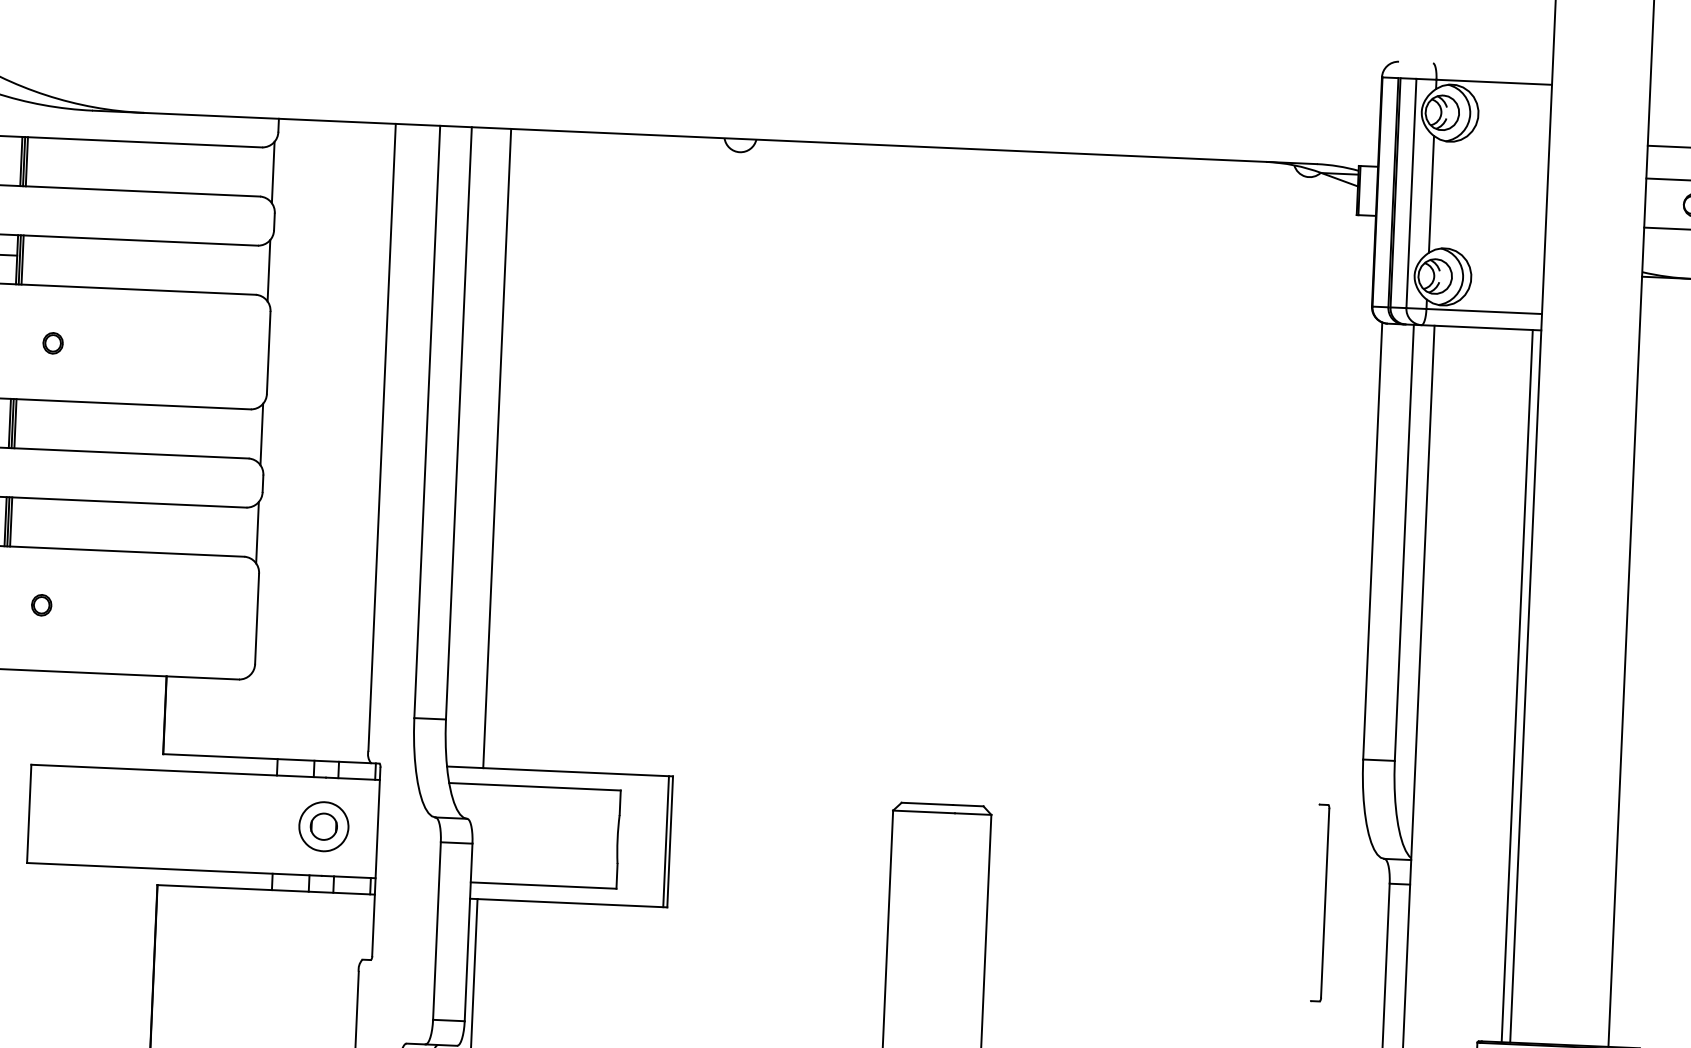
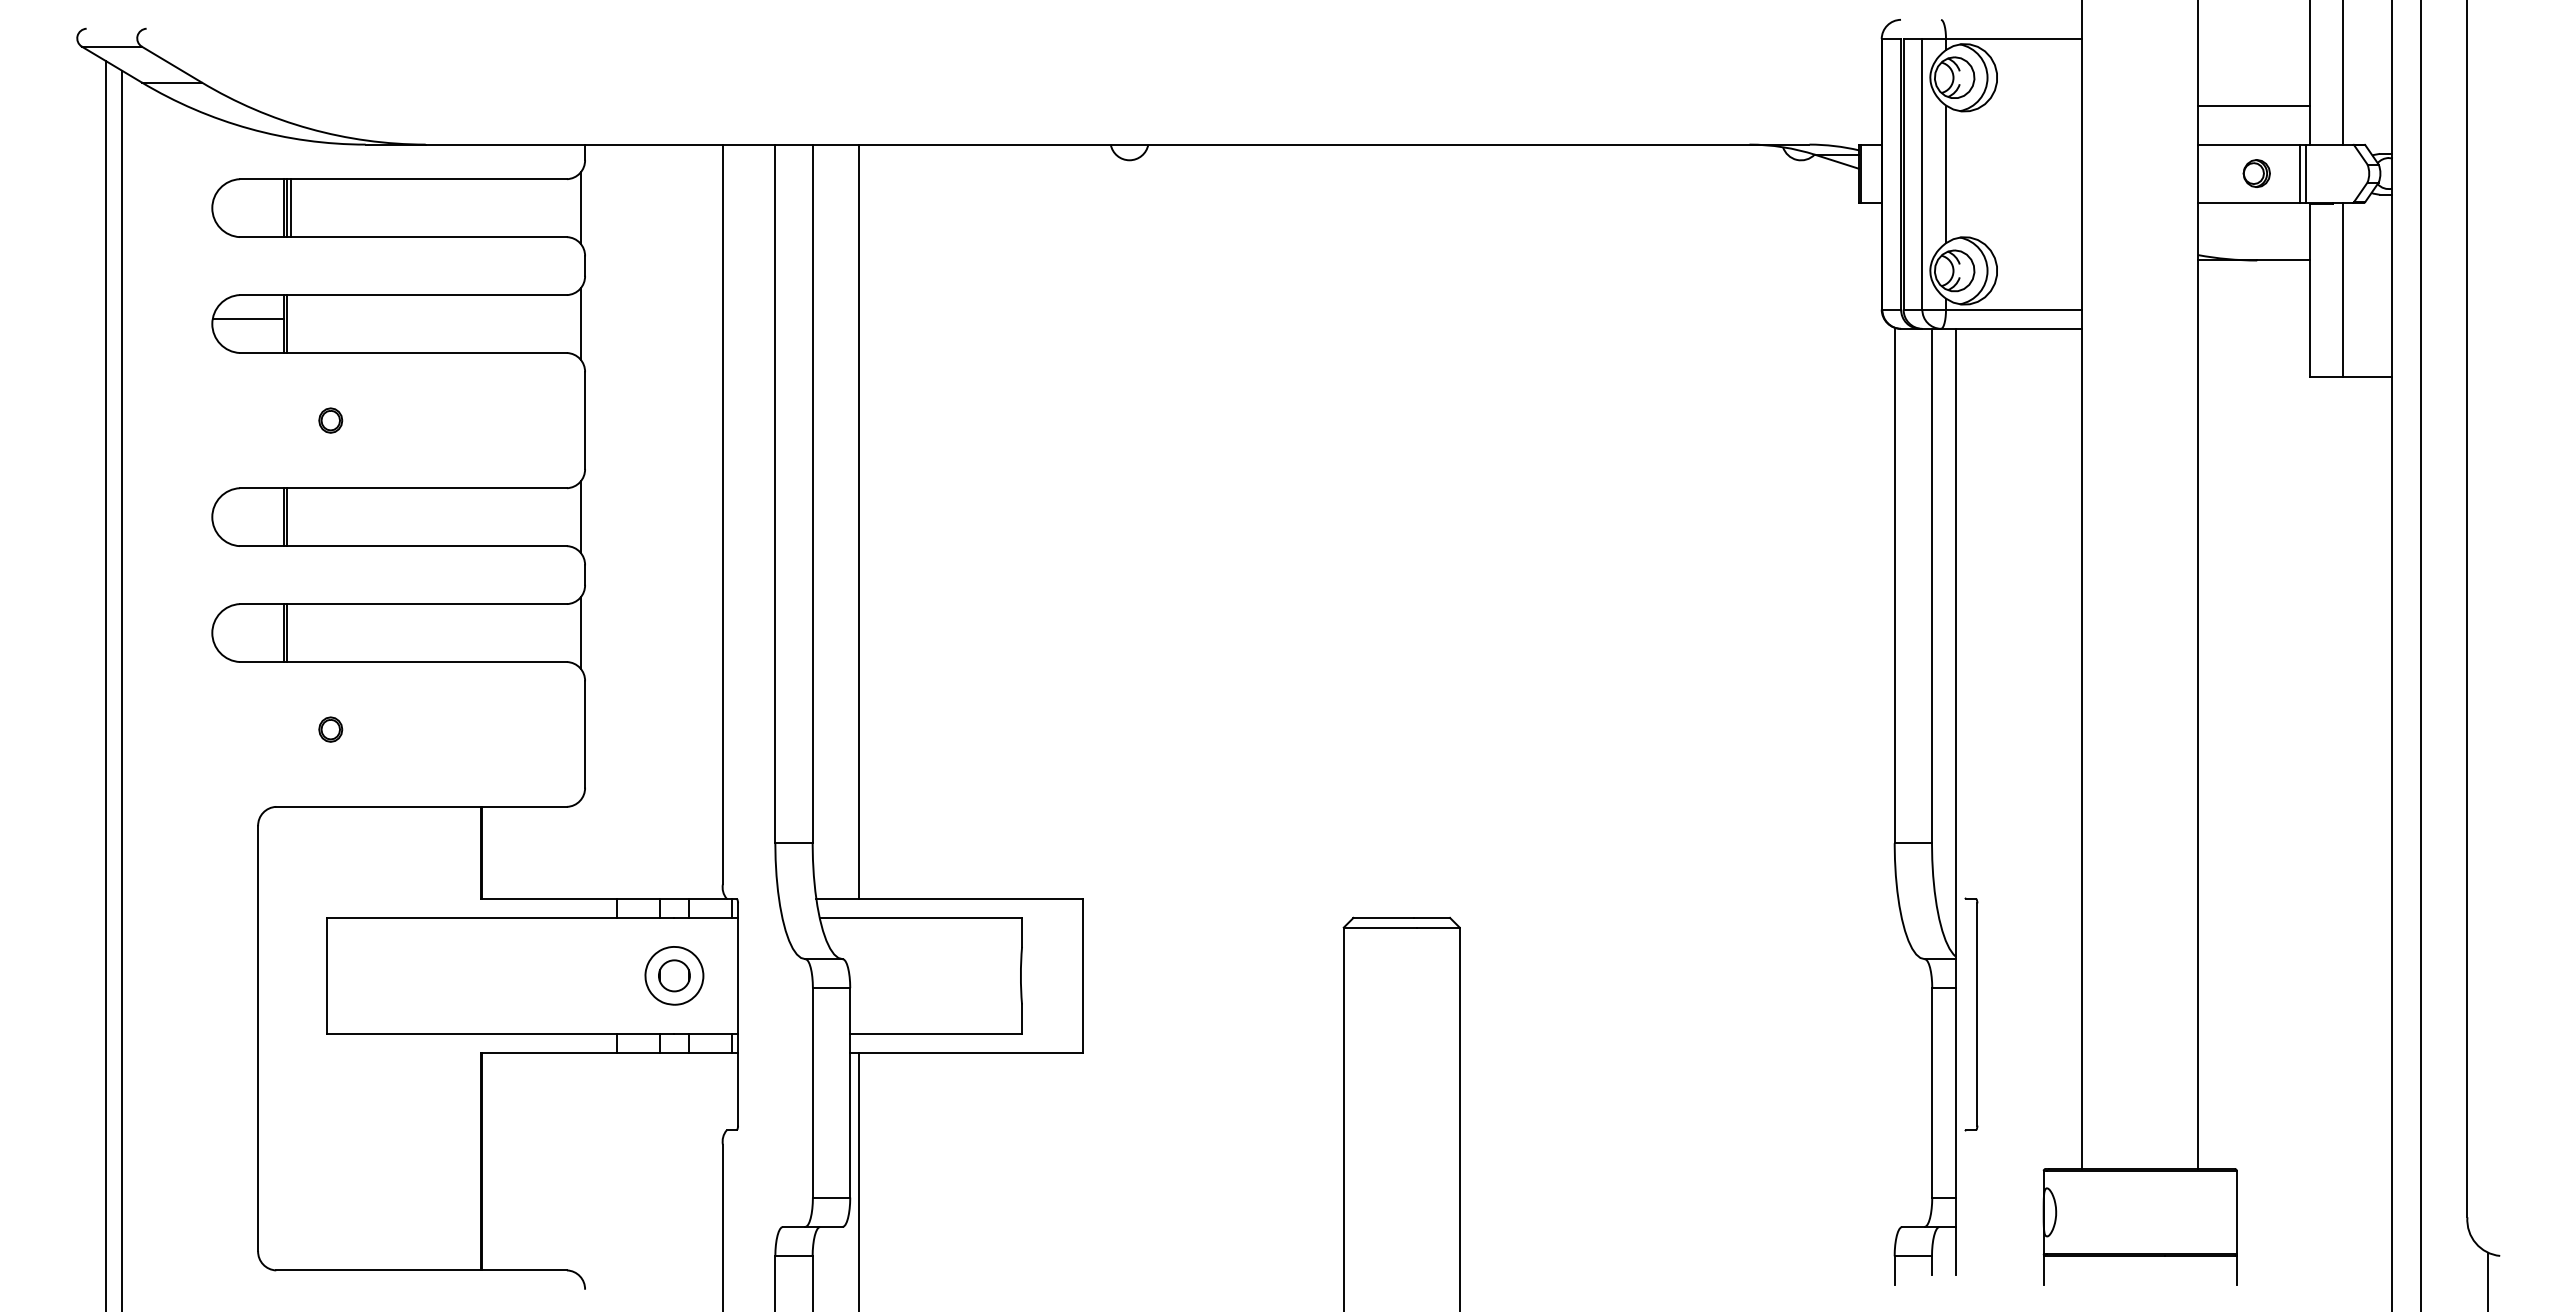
line: (22, 260) -> (290, 324), removed
line: (15, 423) -> (290, 517), removed
line: (11, 522) -> (290, 633), removed
line: (1517, 685) -> (2072, 748), removed
line: (666, 841) -> (1078, 975), removed
part: (1320, 903) -> (1971, 1014), moved

